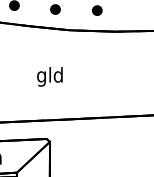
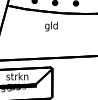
text: (50, 76) -> (51, 26), moved

